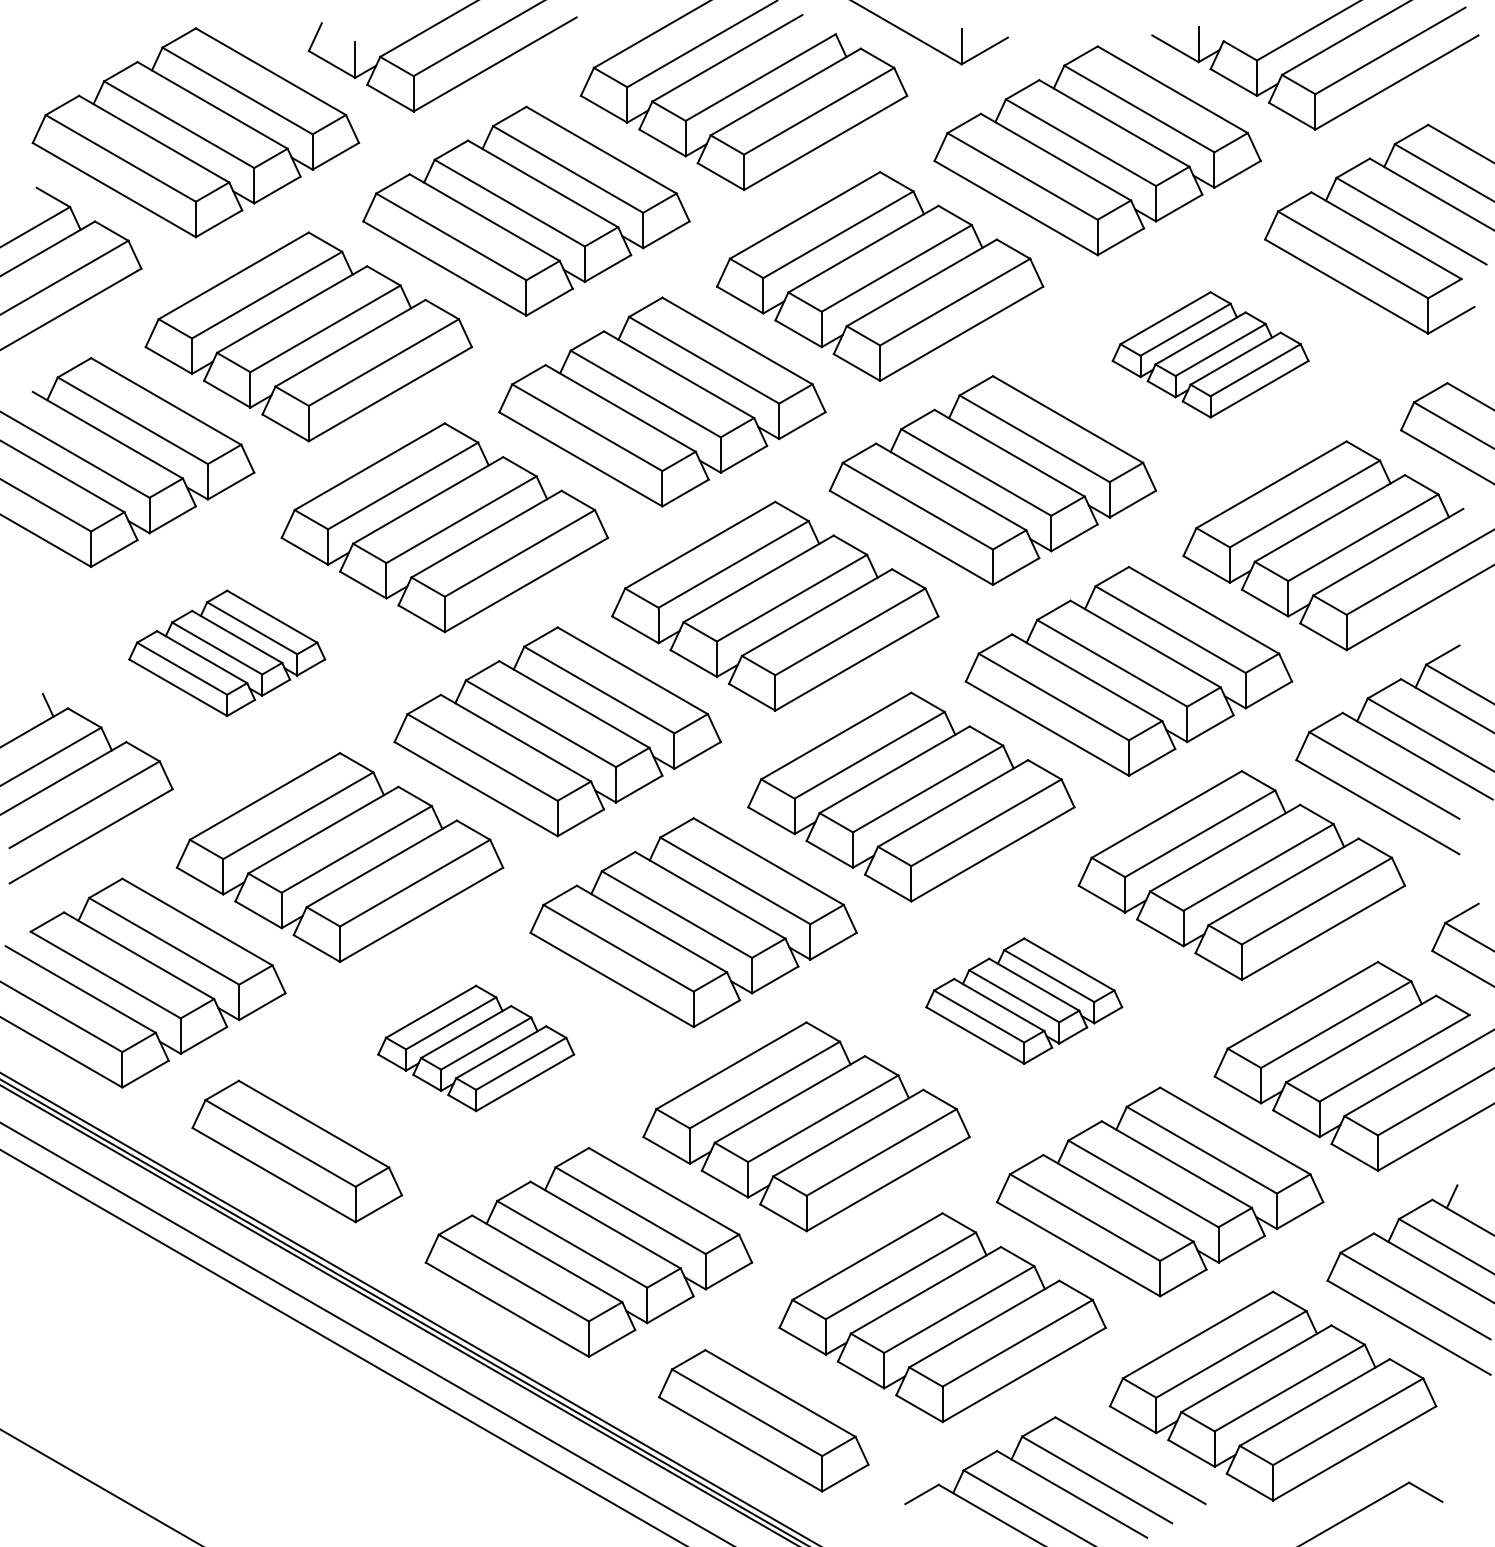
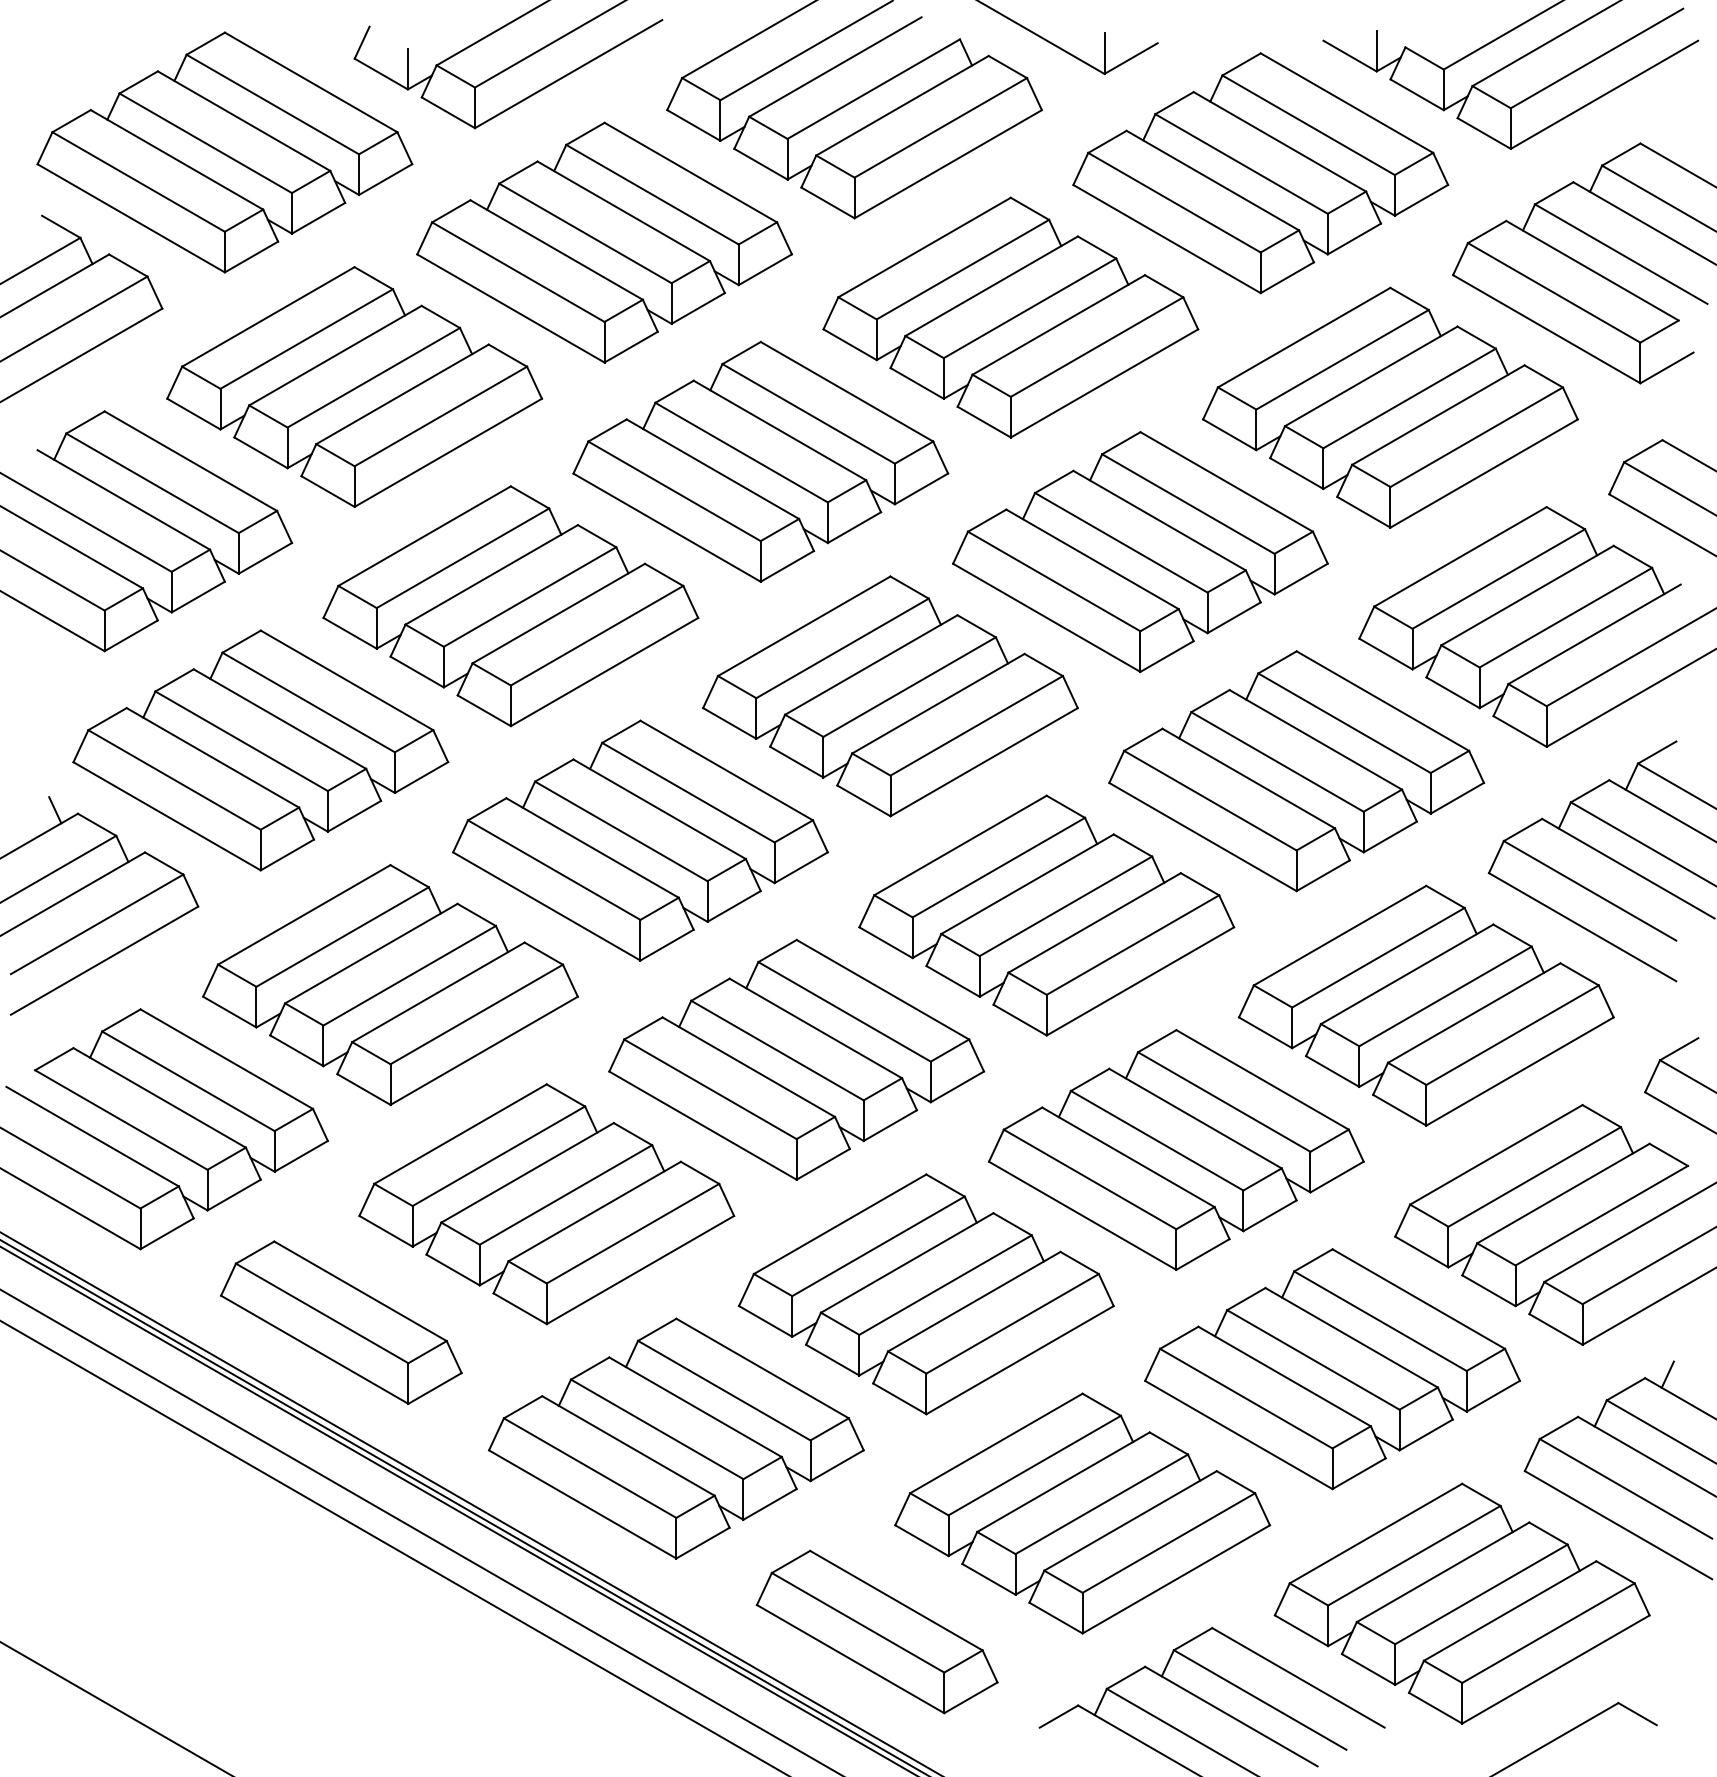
part: (1210, 354) -> (1390, 407), size x1.67
part: (226, 653) -> (260, 750), size x1.67
part: (1024, 1000) -> (1176, 1149), size x1.67
part: (475, 1048) -> (546, 1204), size x1.67

